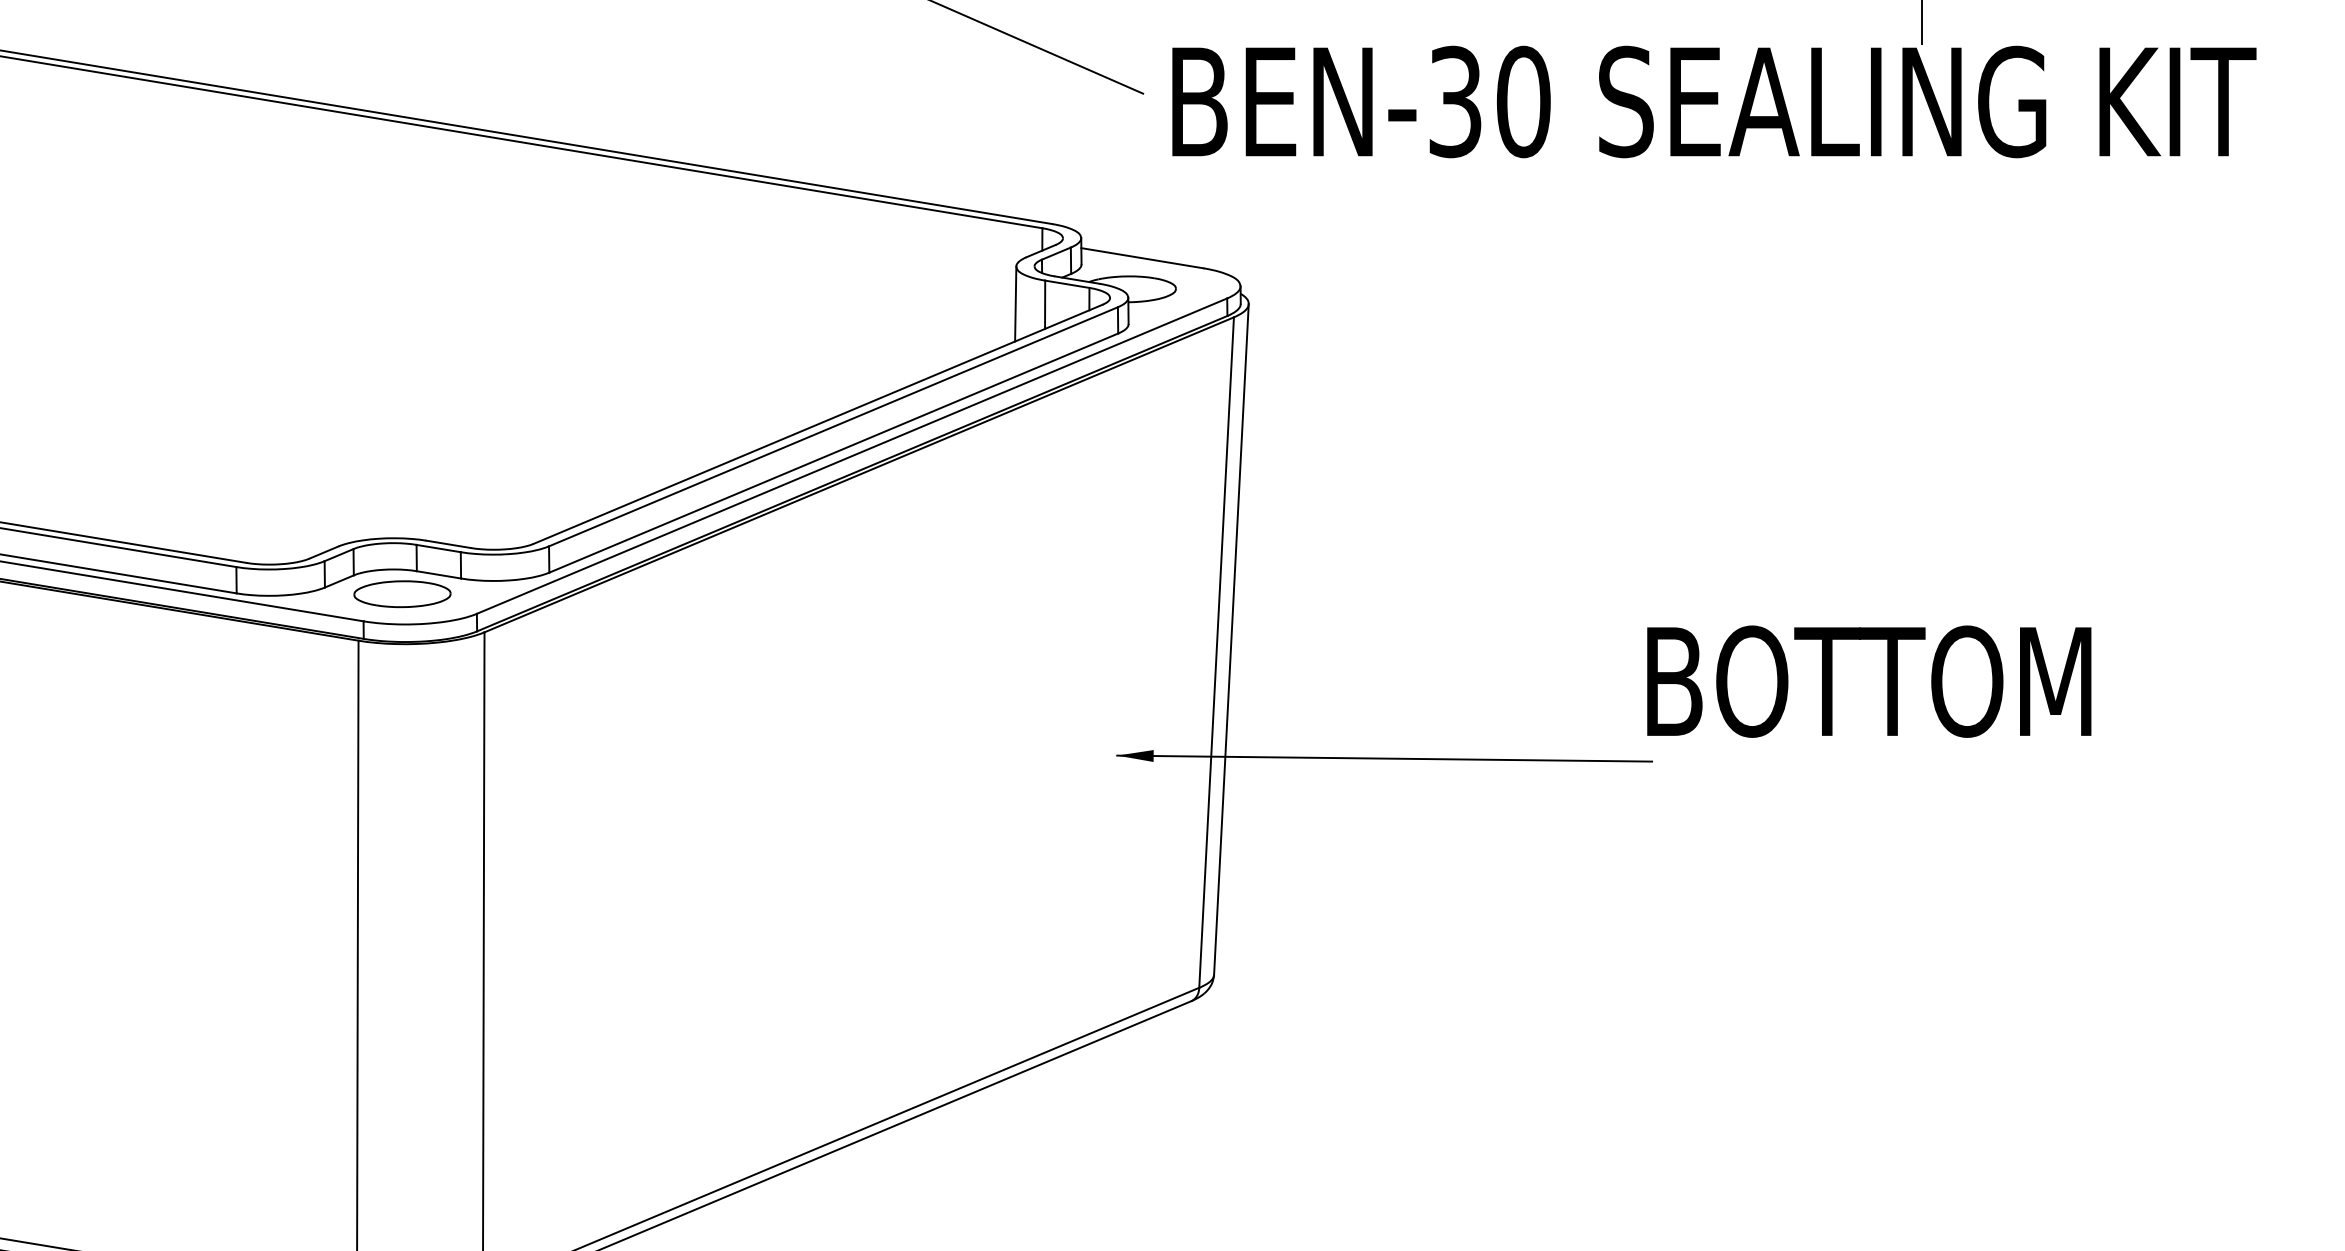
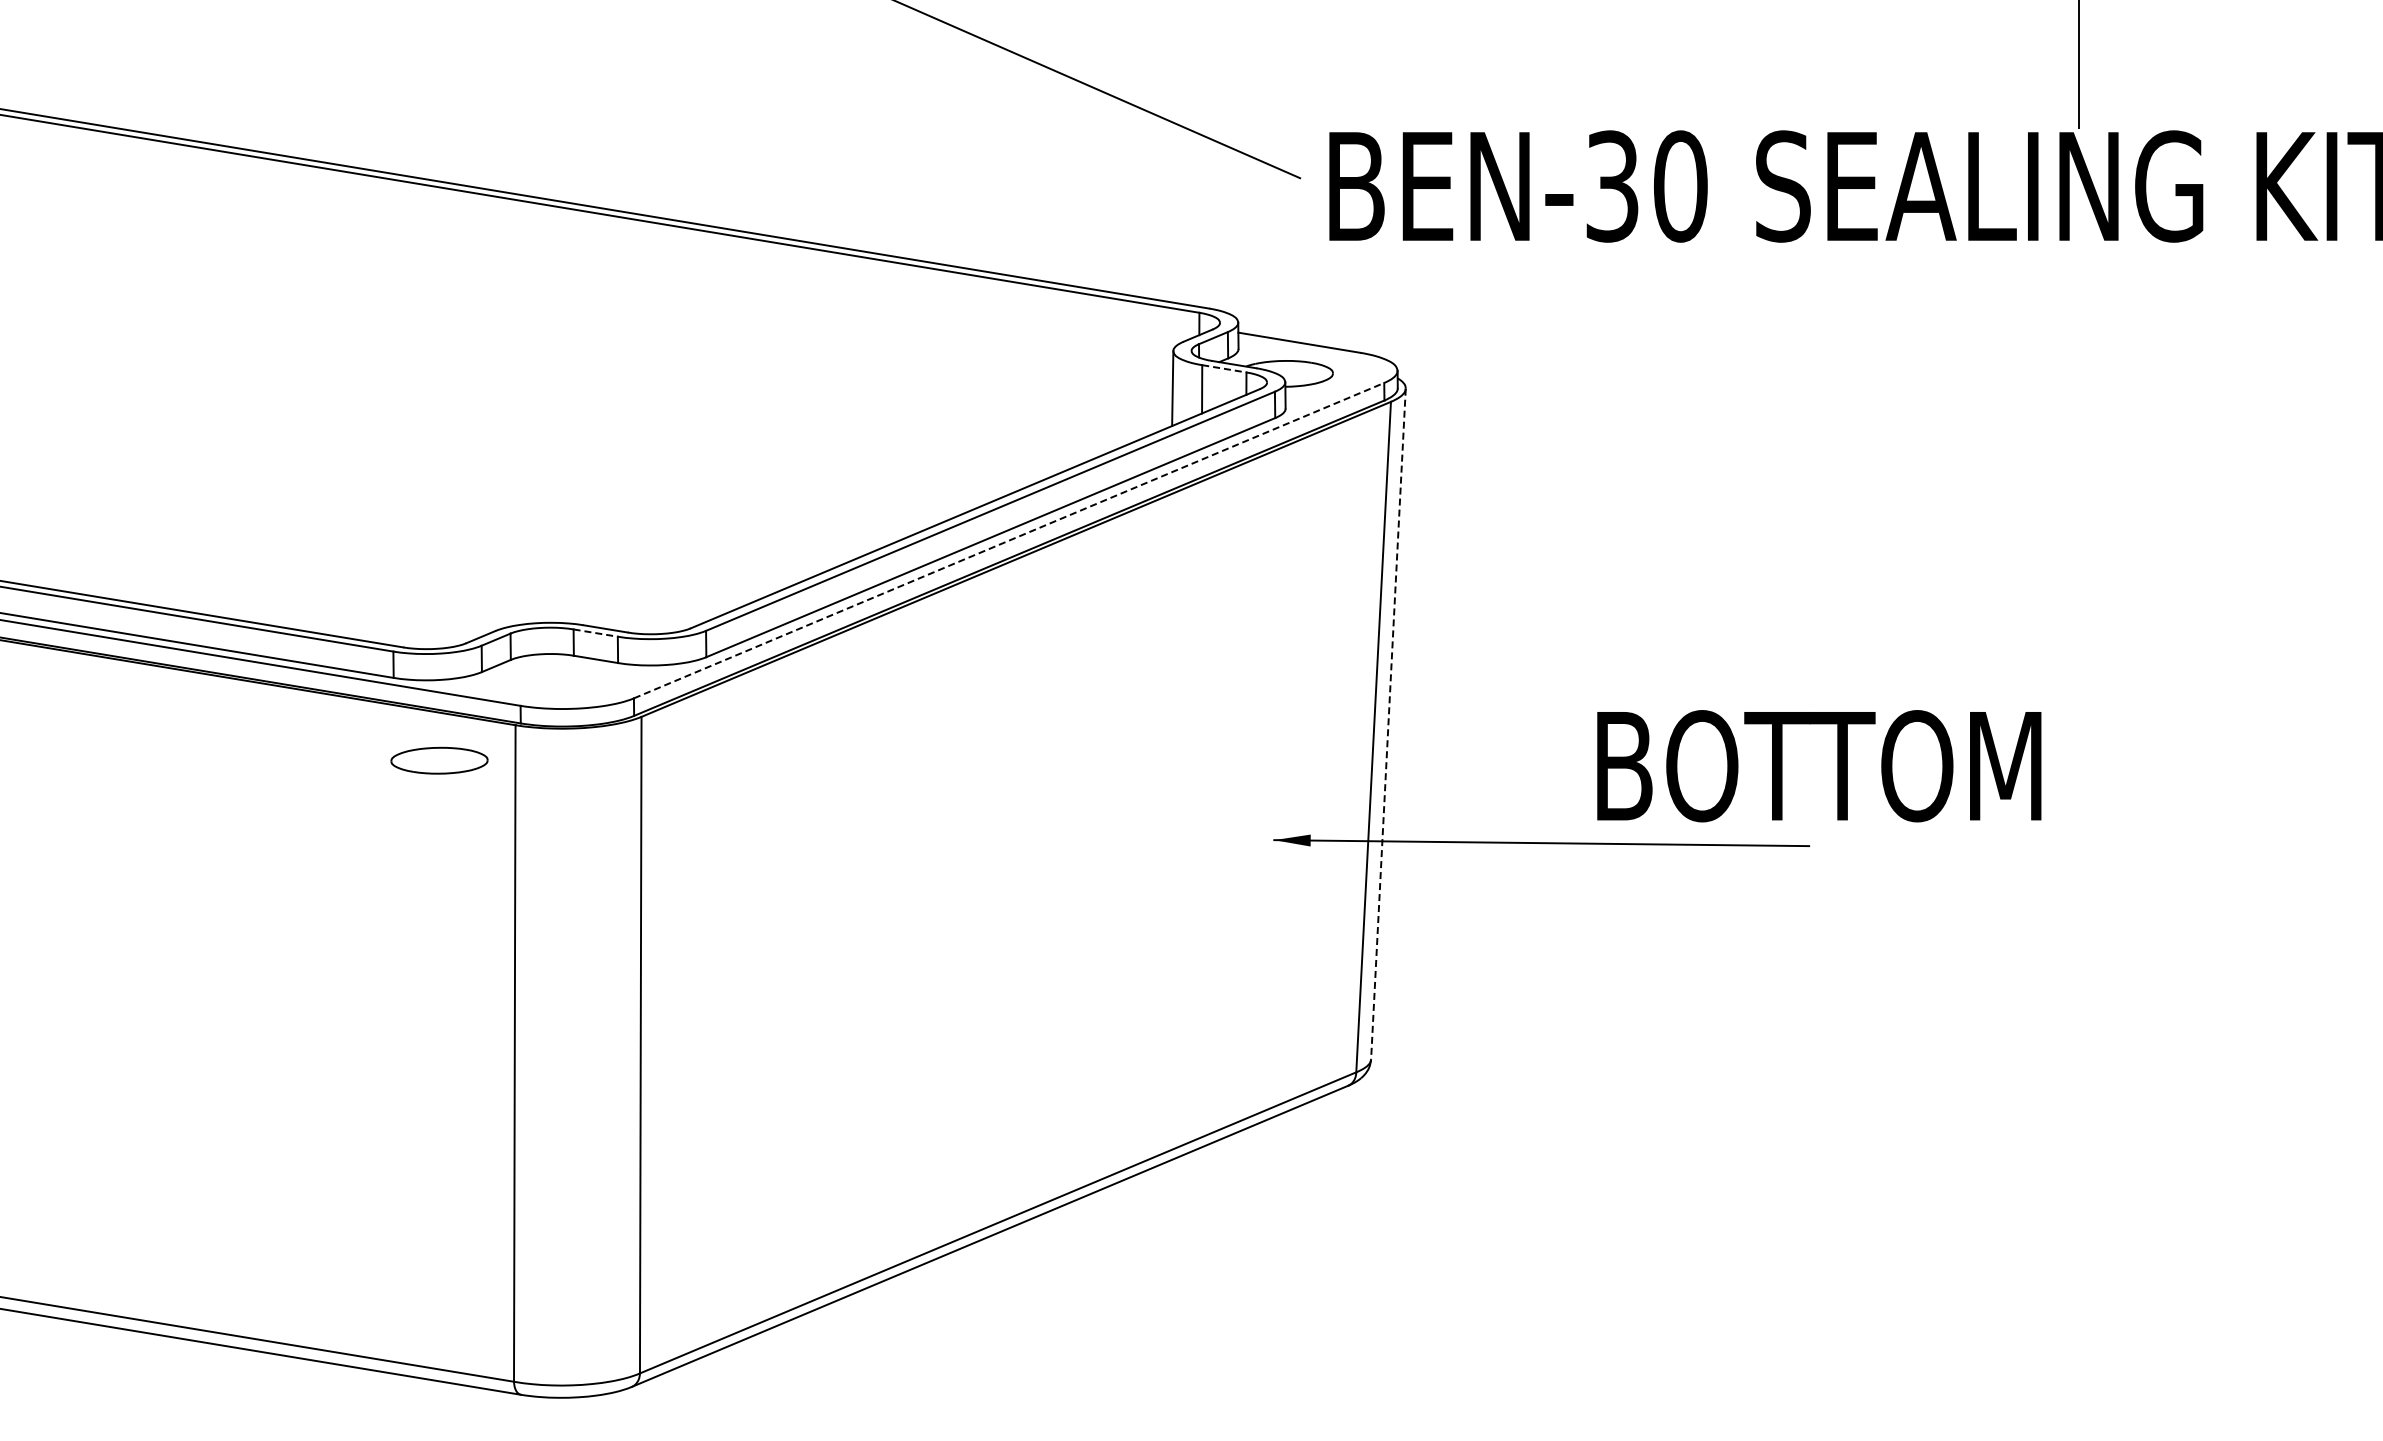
line: (1067, 283) -> (1224, 368), solid -> dashed
line: (852, 455) -> (1009, 540), solid -> dashed
line: (439, 548) -> (596, 633), solid -> dashed
part: (402, 593) -> (439, 760), moved
line: (1231, 639) -> (1388, 724), solid -> dashed
text: (1869, 681) -> (1819, 766), moved

